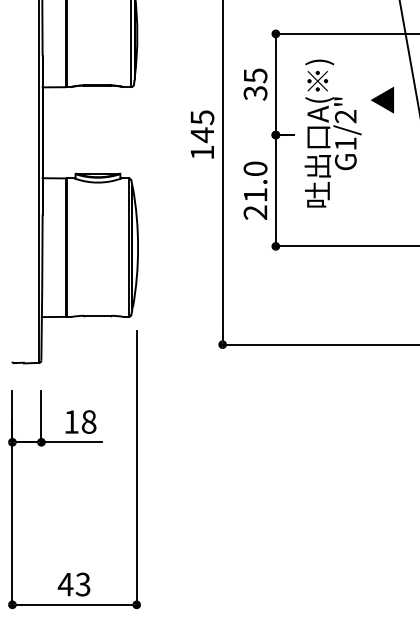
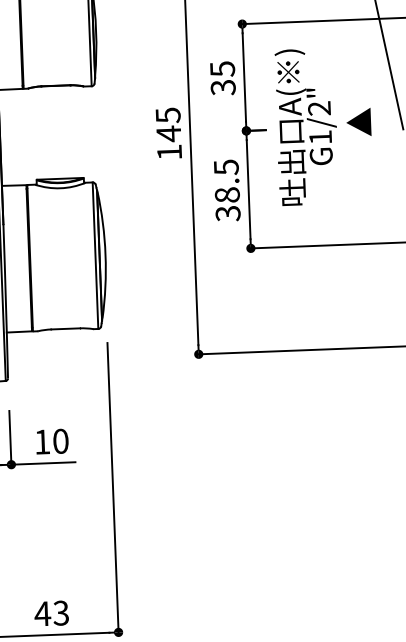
text: (382, 99) -> (358, 121), moved
text: (255, 190) -> (227, 190), 21.0 -> 38.5
text: (89, 422) -> (61, 441), 18 -> 10

